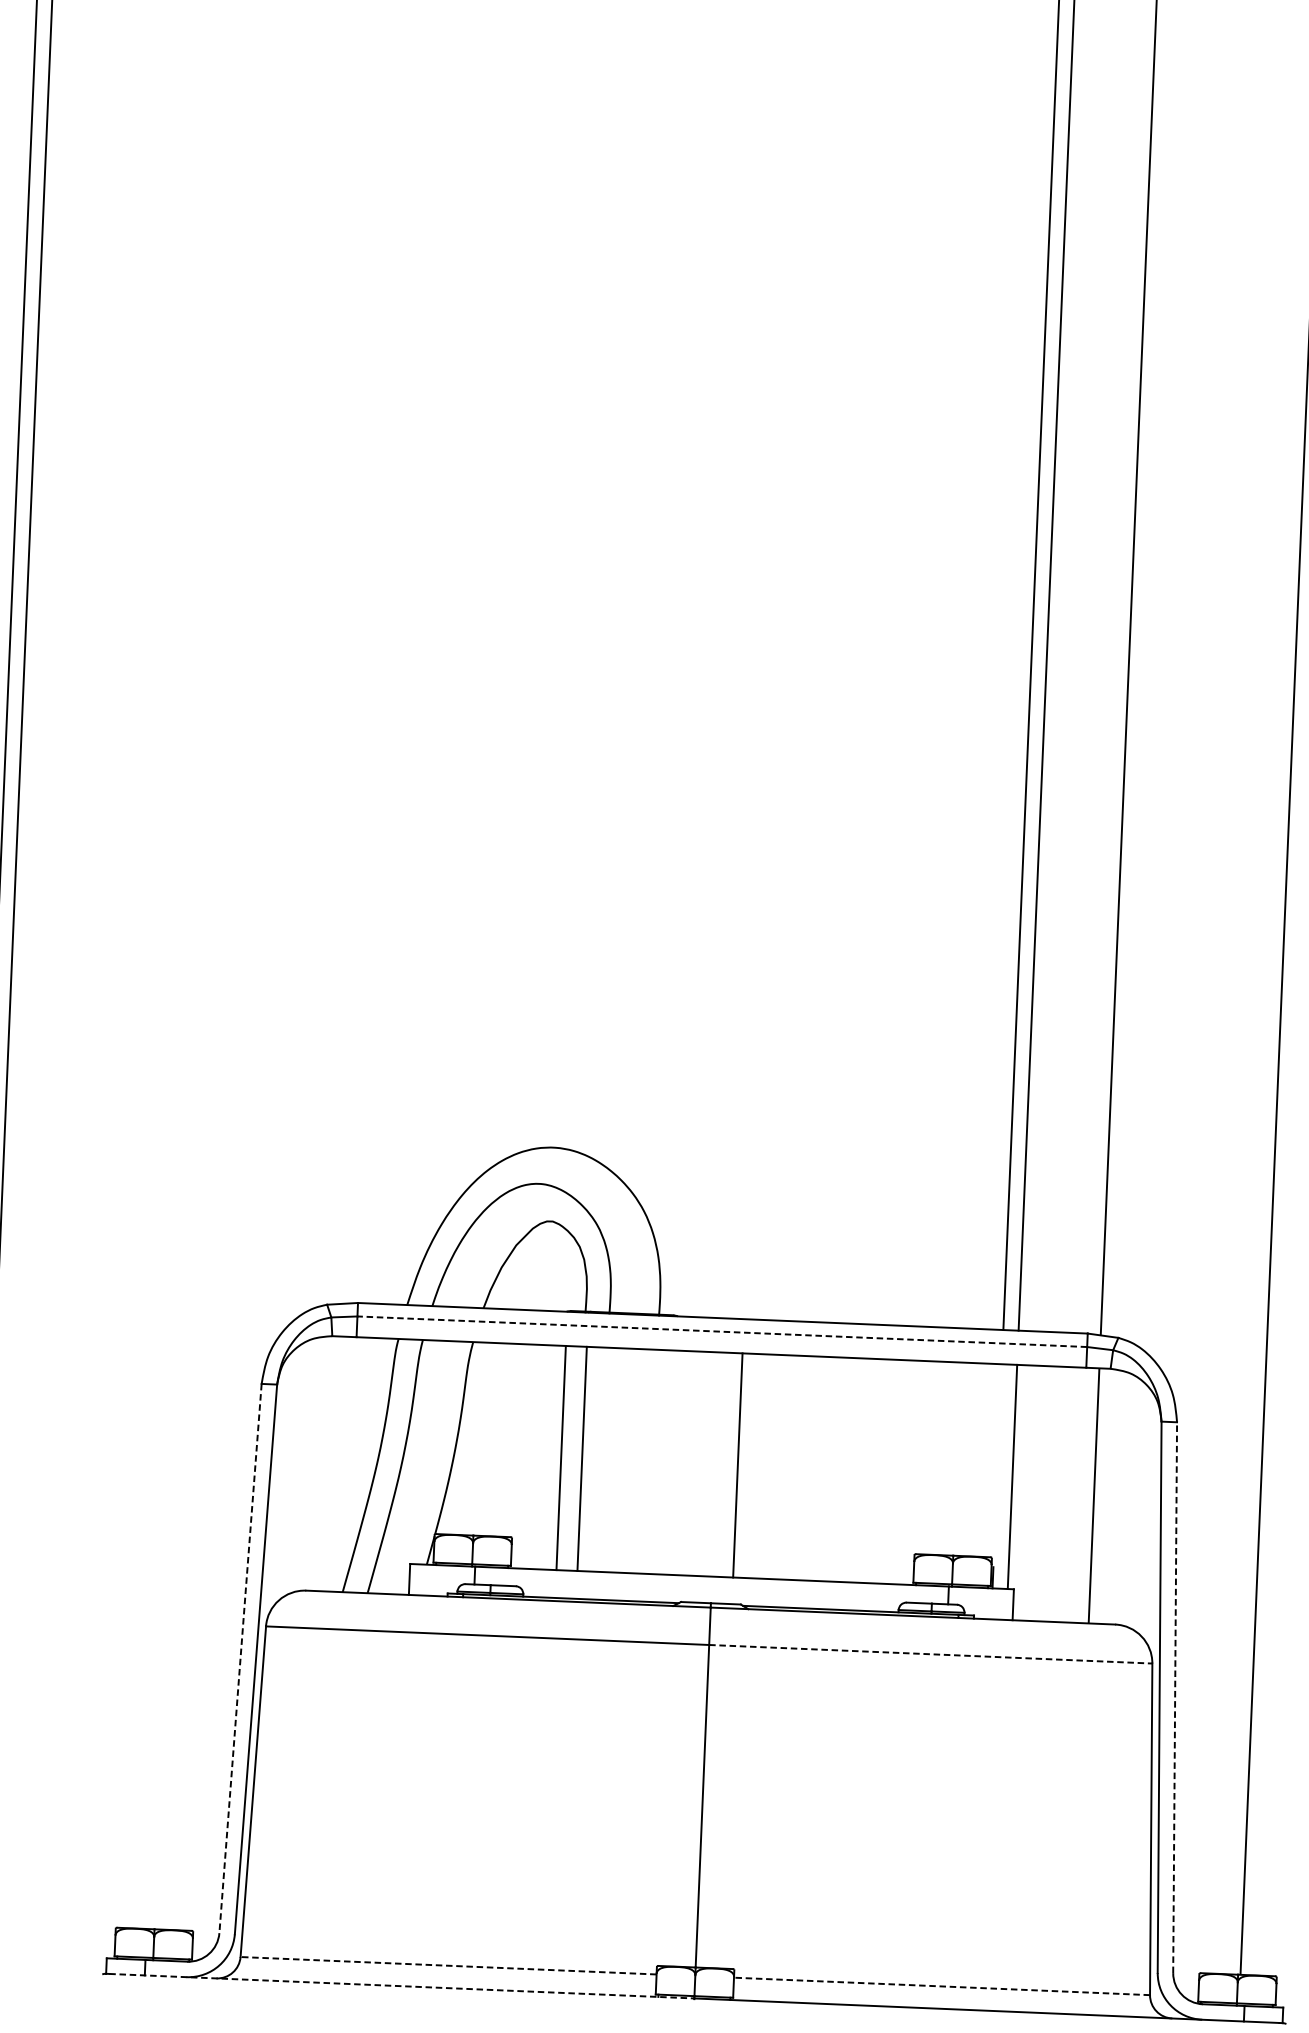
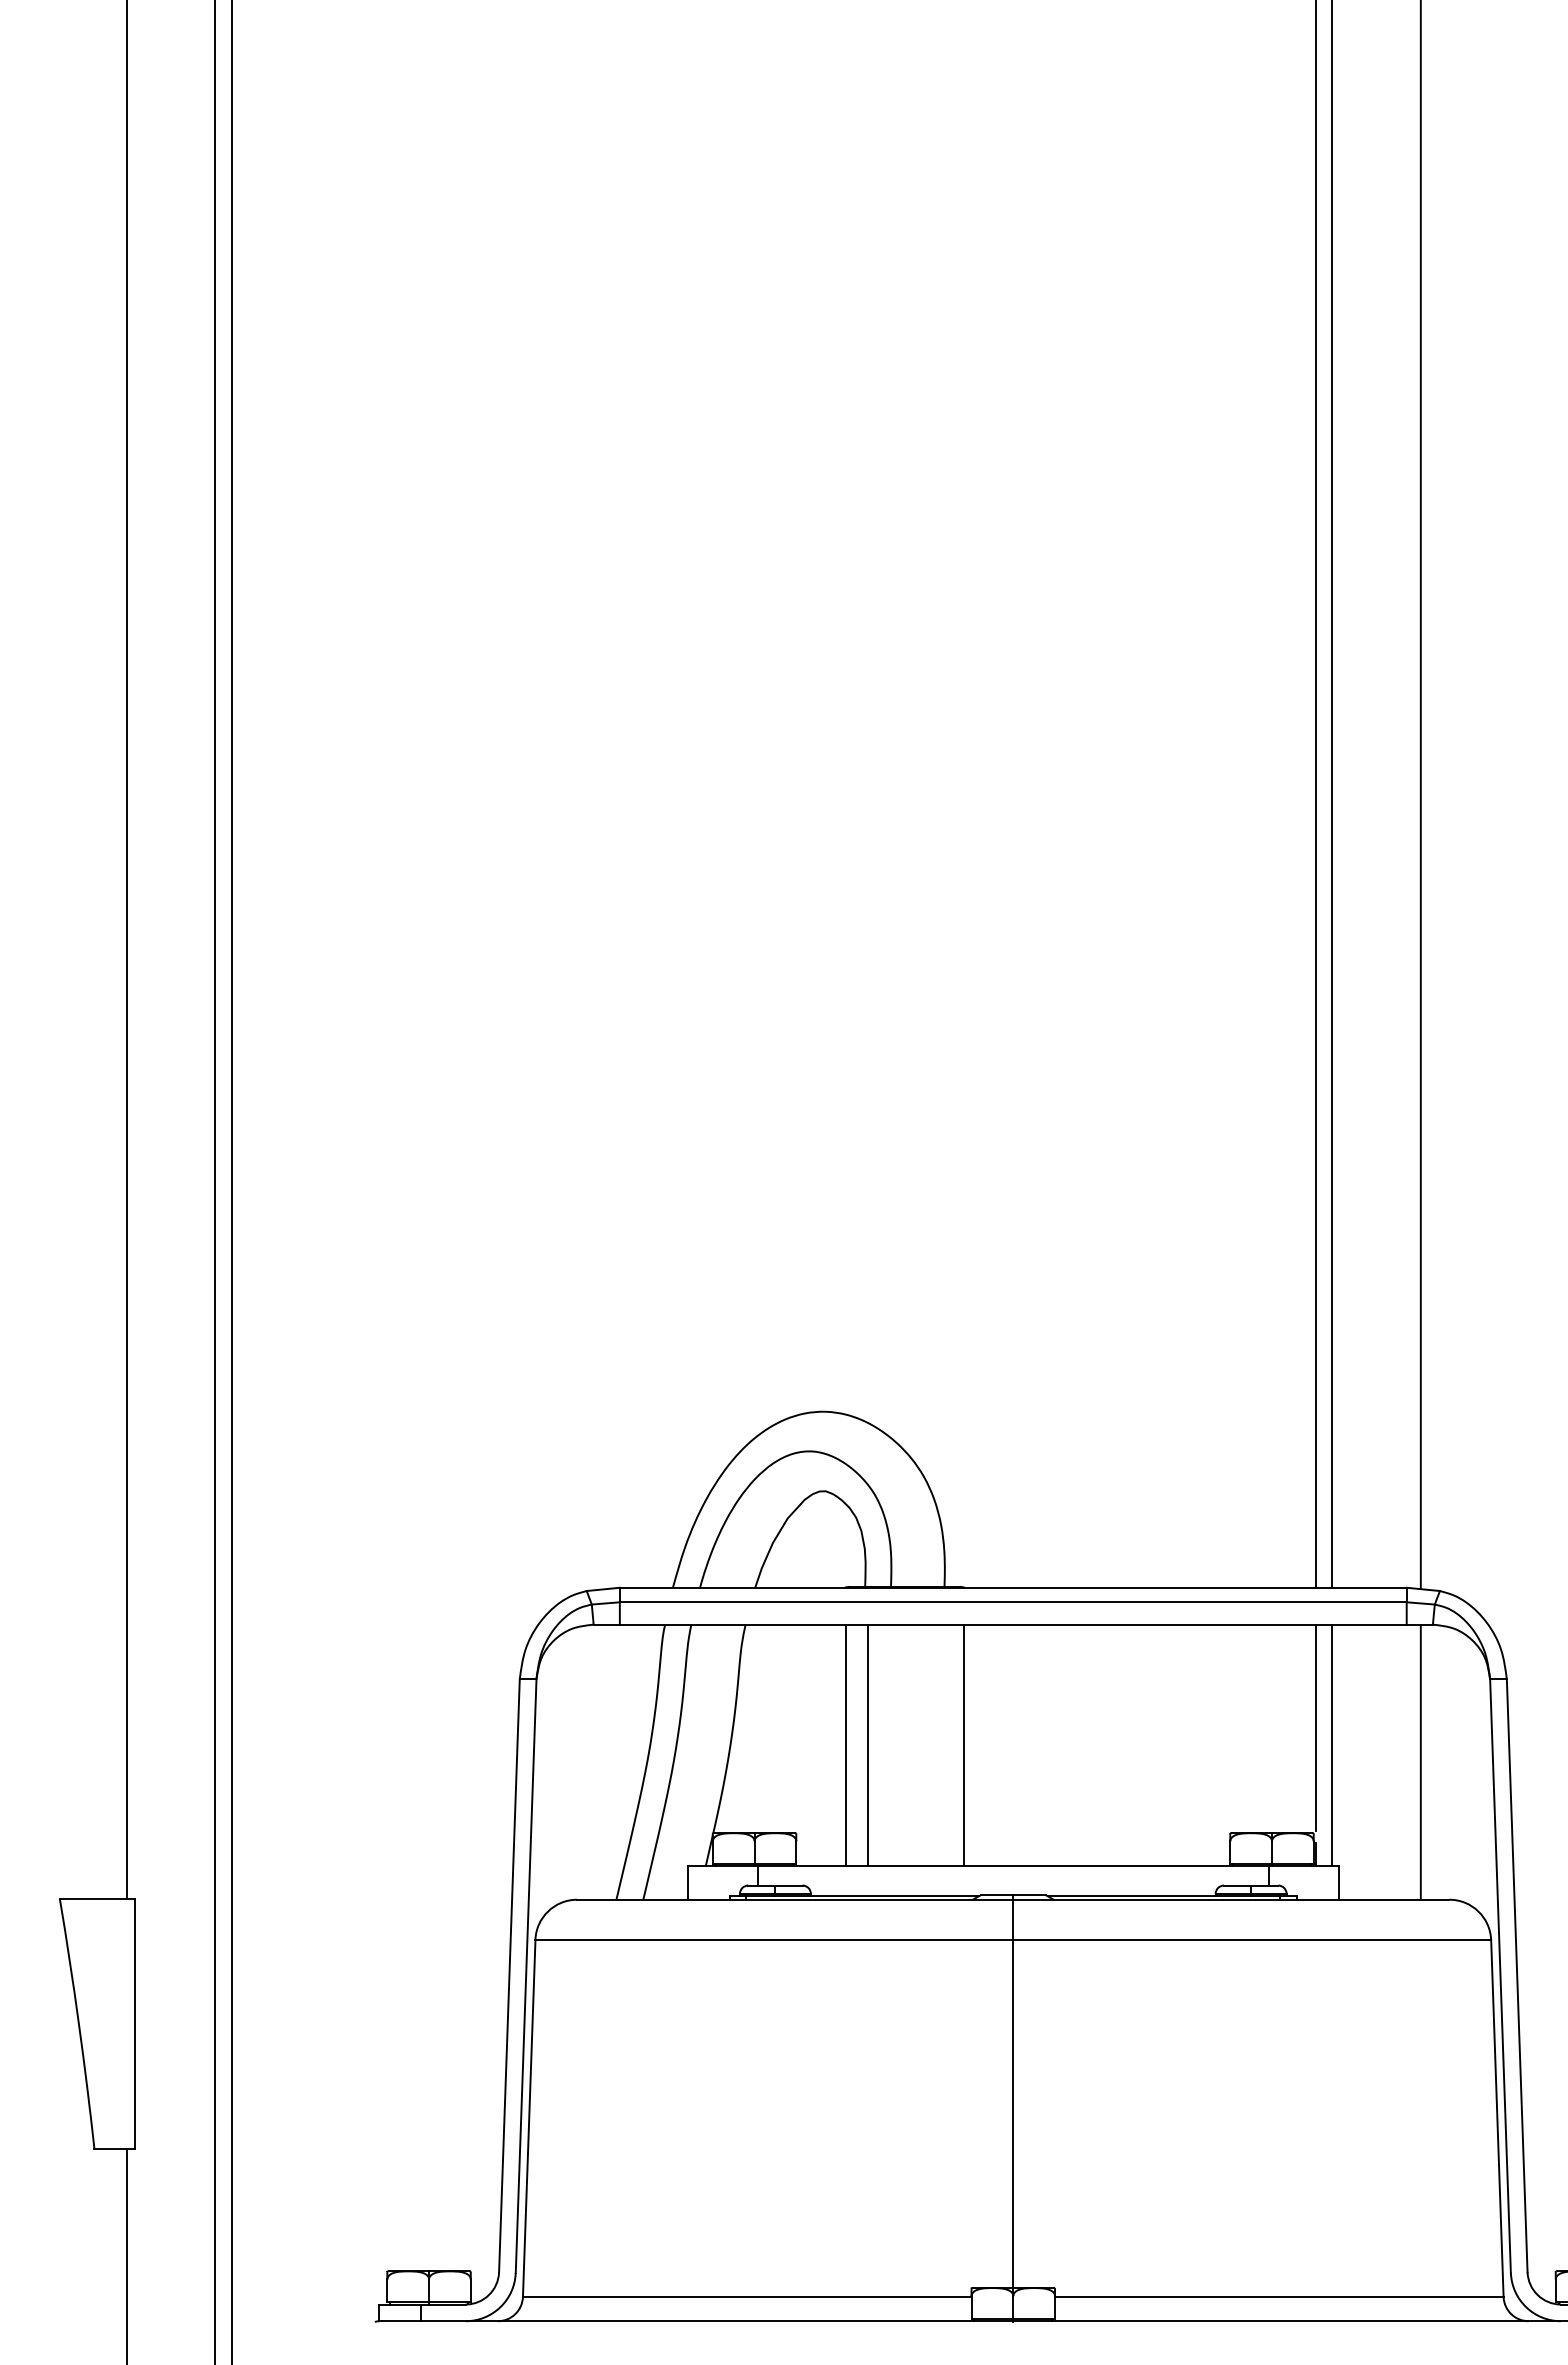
line: (721, 1331) -> (1012, 1602), dashed -> solid
line: (997, 1459) -> (1315, 1727), added
line: (738, 1465) -> (964, 1745), moved
line: (931, 1654) -> (1252, 1940), dashed -> solid
line: (240, 1658) -> (509, 1975), dashed -> solid
line: (1175, 1697) -> (1517, 1975), dashed -> solid
line: (447, 1966) -> (746, 2297), dashed -> solid
line: (402, 1986) -> (698, 2321), dashed -> solid
line: (941, 1986) -> (1278, 2297), dashed -> solid

